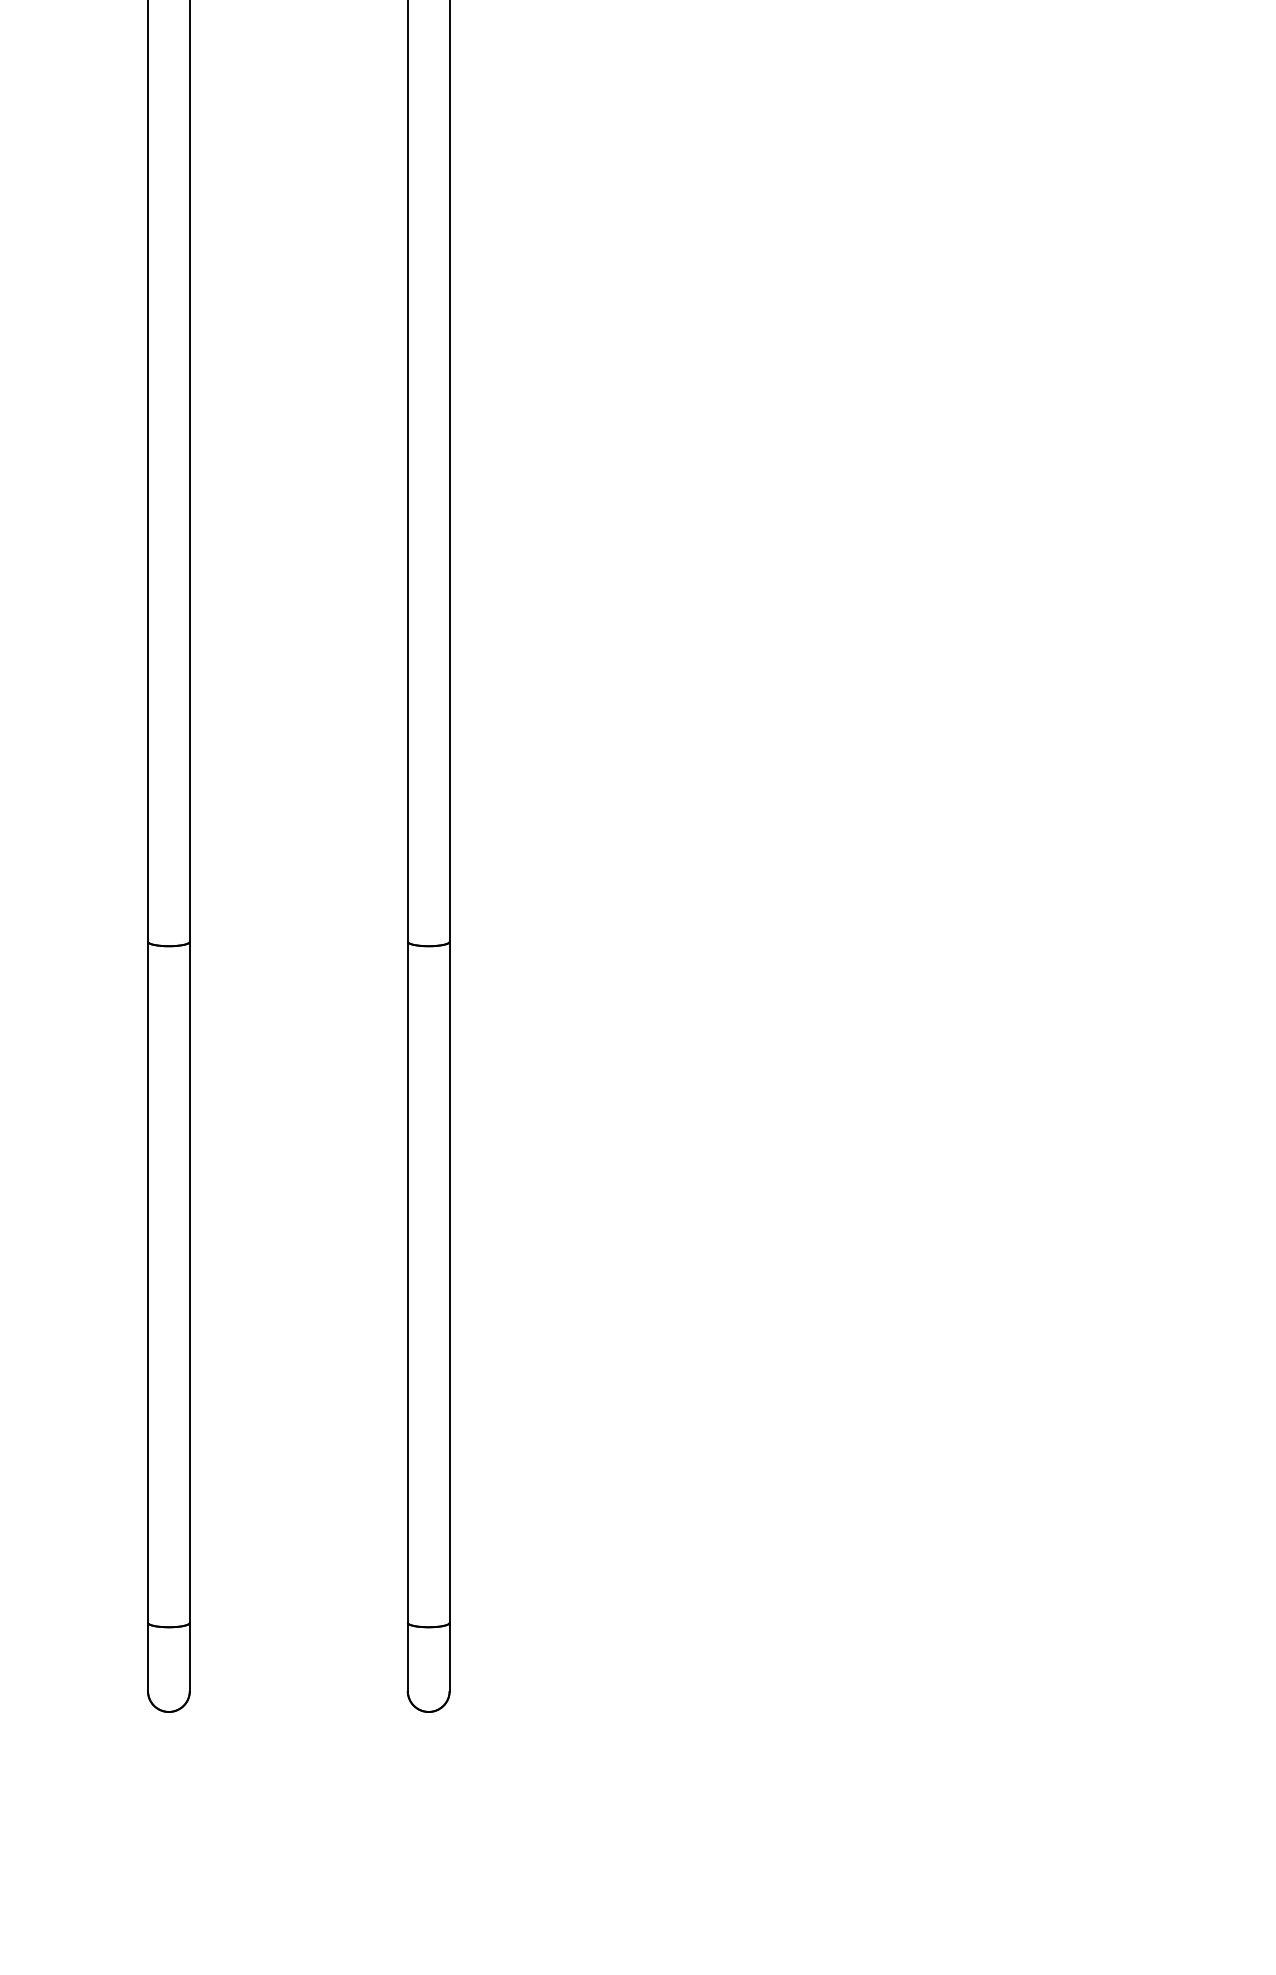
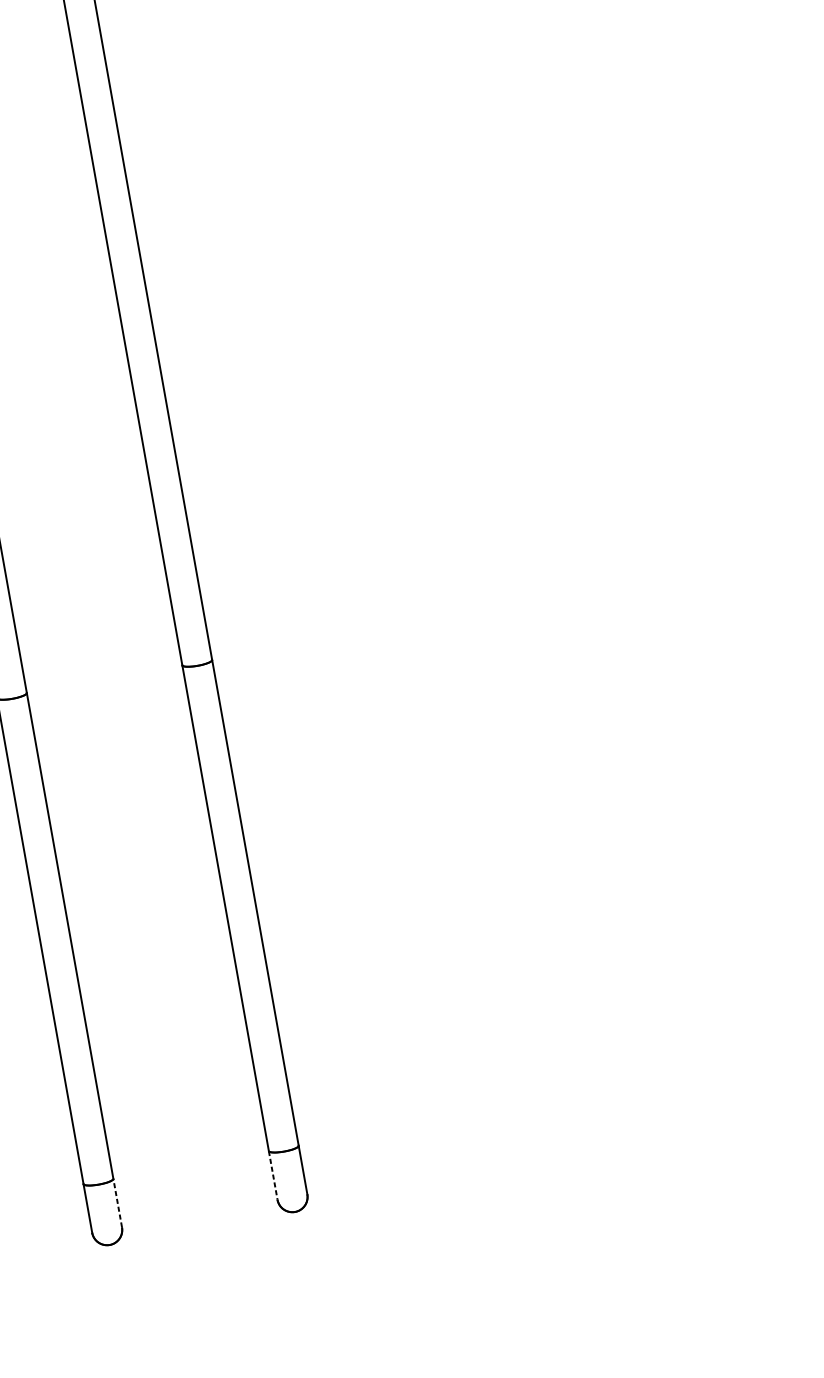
line: (189, 1656) -> (117, 1202), solid -> dashed
line: (407, 1657) -> (273, 1175), solid -> dashed

